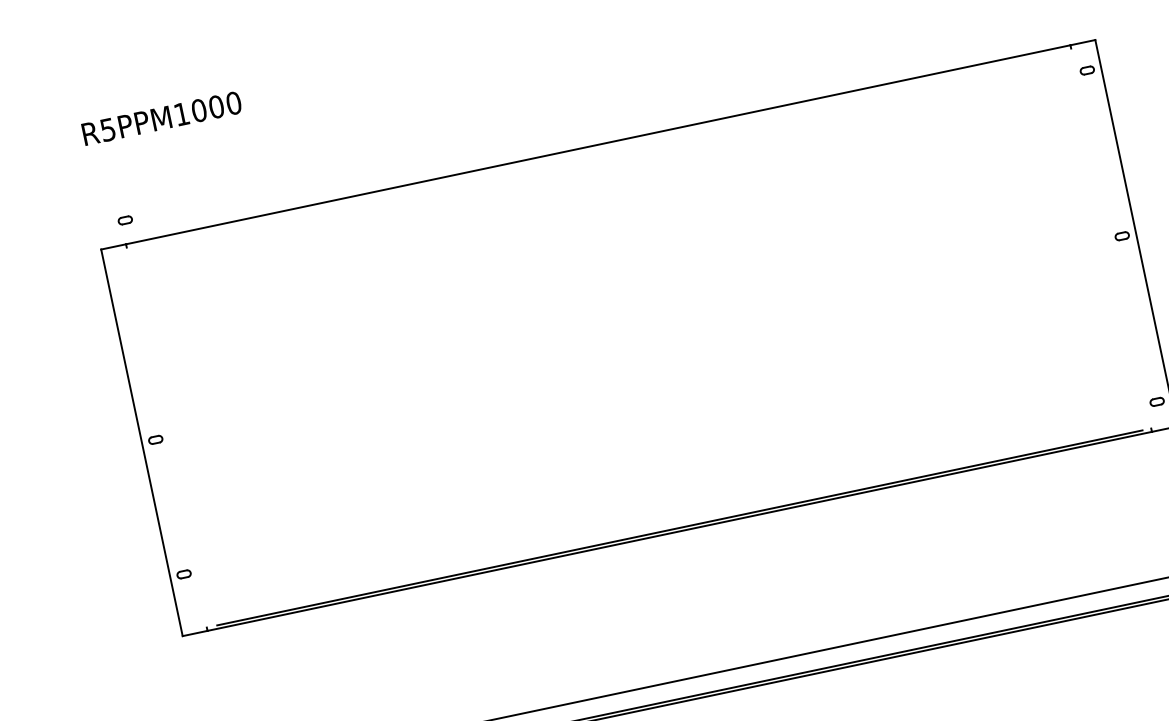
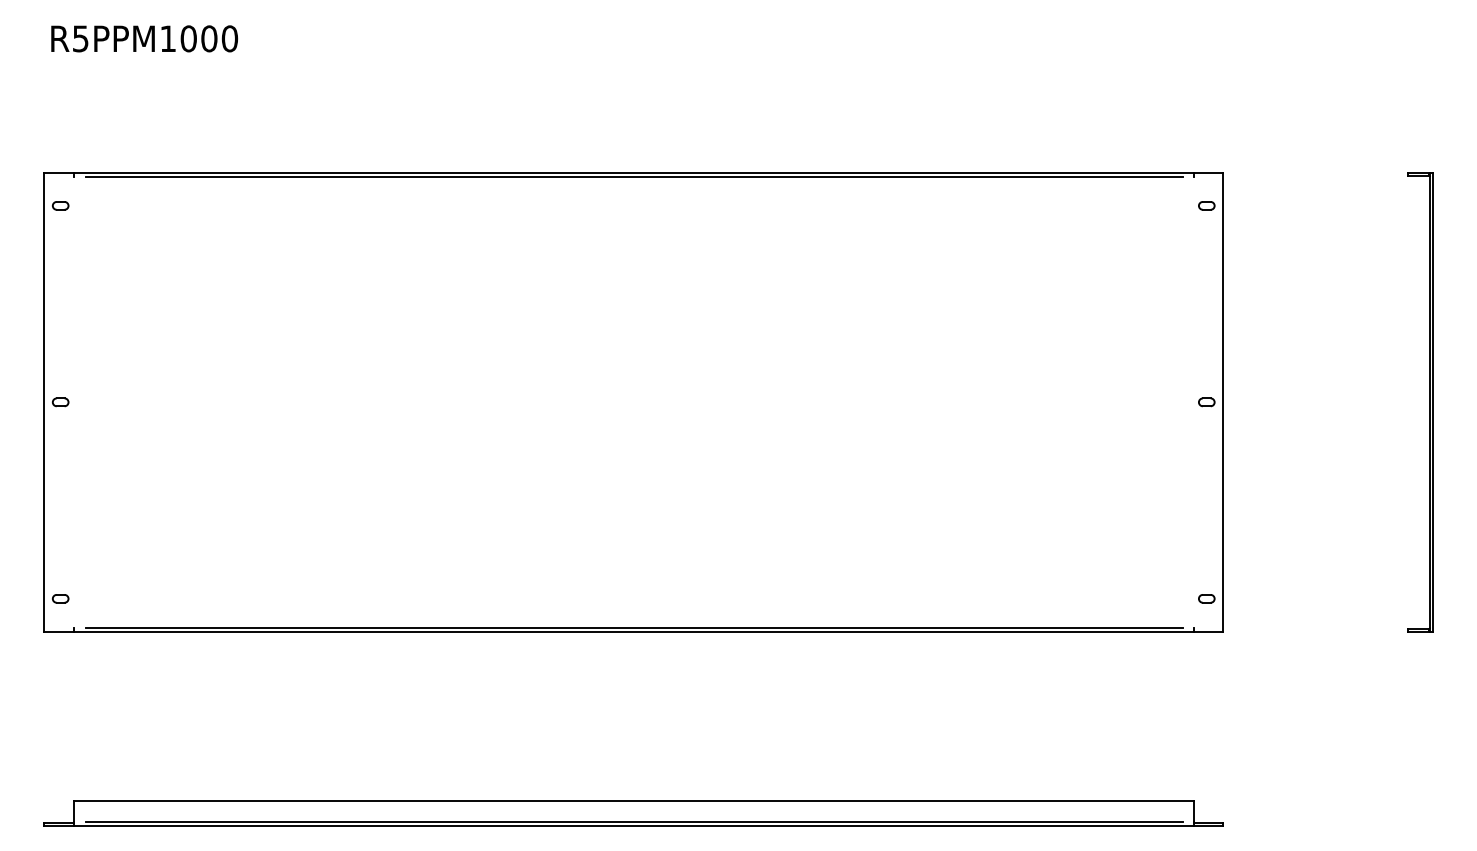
line: (599, 148) -> (634, 177), added
part: (125, 220) -> (60, 205), moved
part: (183, 574) -> (60, 598), moved

